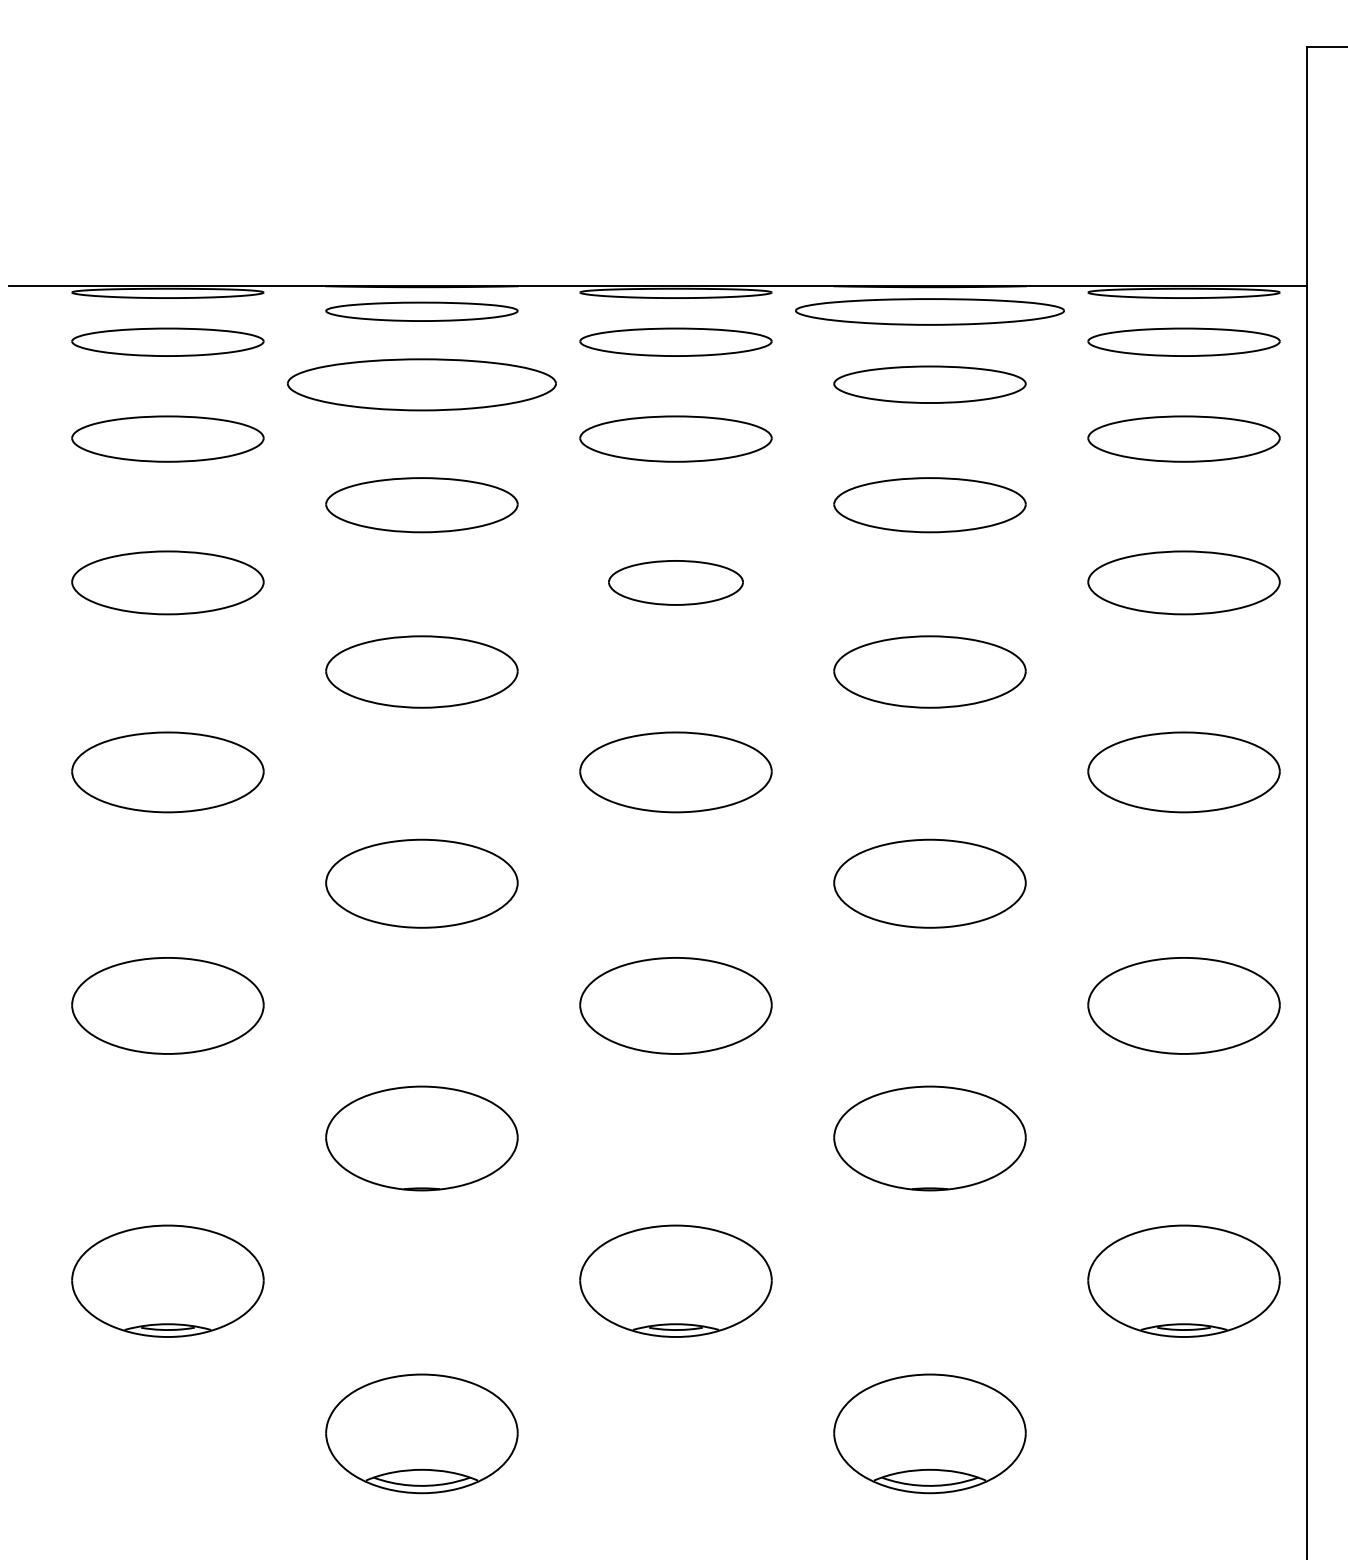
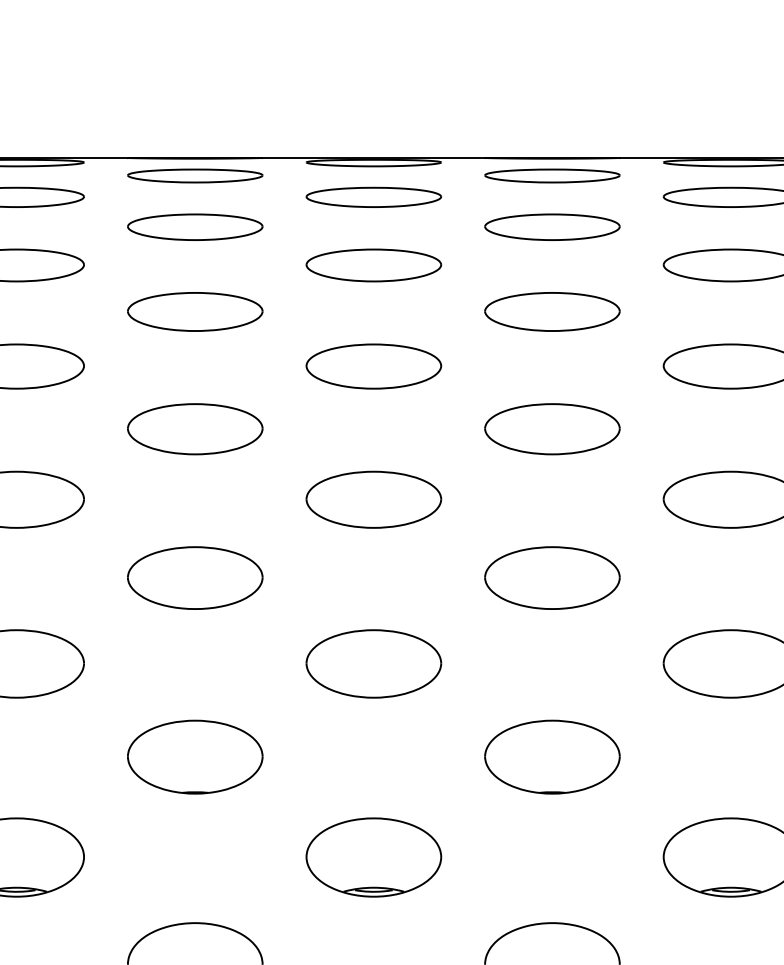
part: (929, 311) -> (552, 175), size x0.71
part: (421, 384) -> (194, 227), size x0.71
part: (675, 582) -> (373, 366), size x1.43

